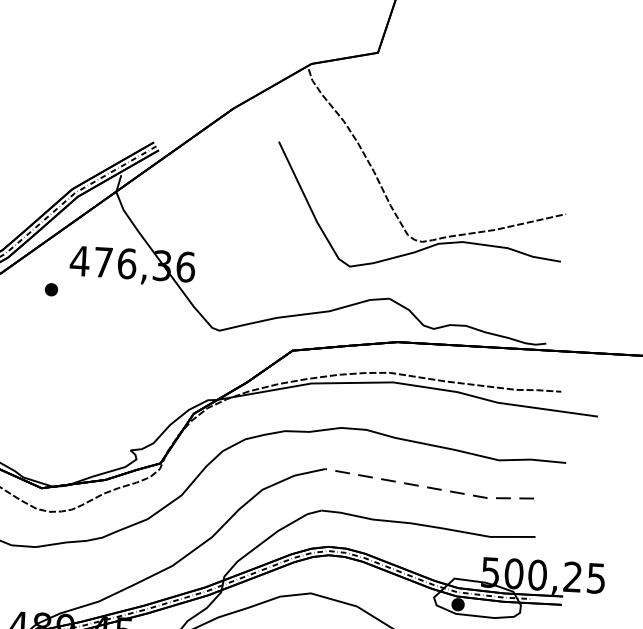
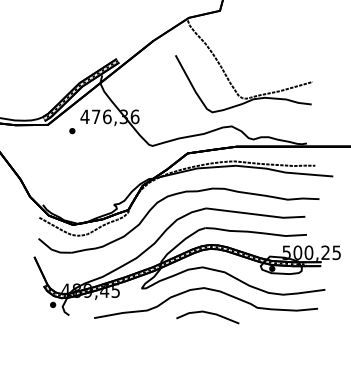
line: (431, 487) -> (256, 214), dashed -> solid

